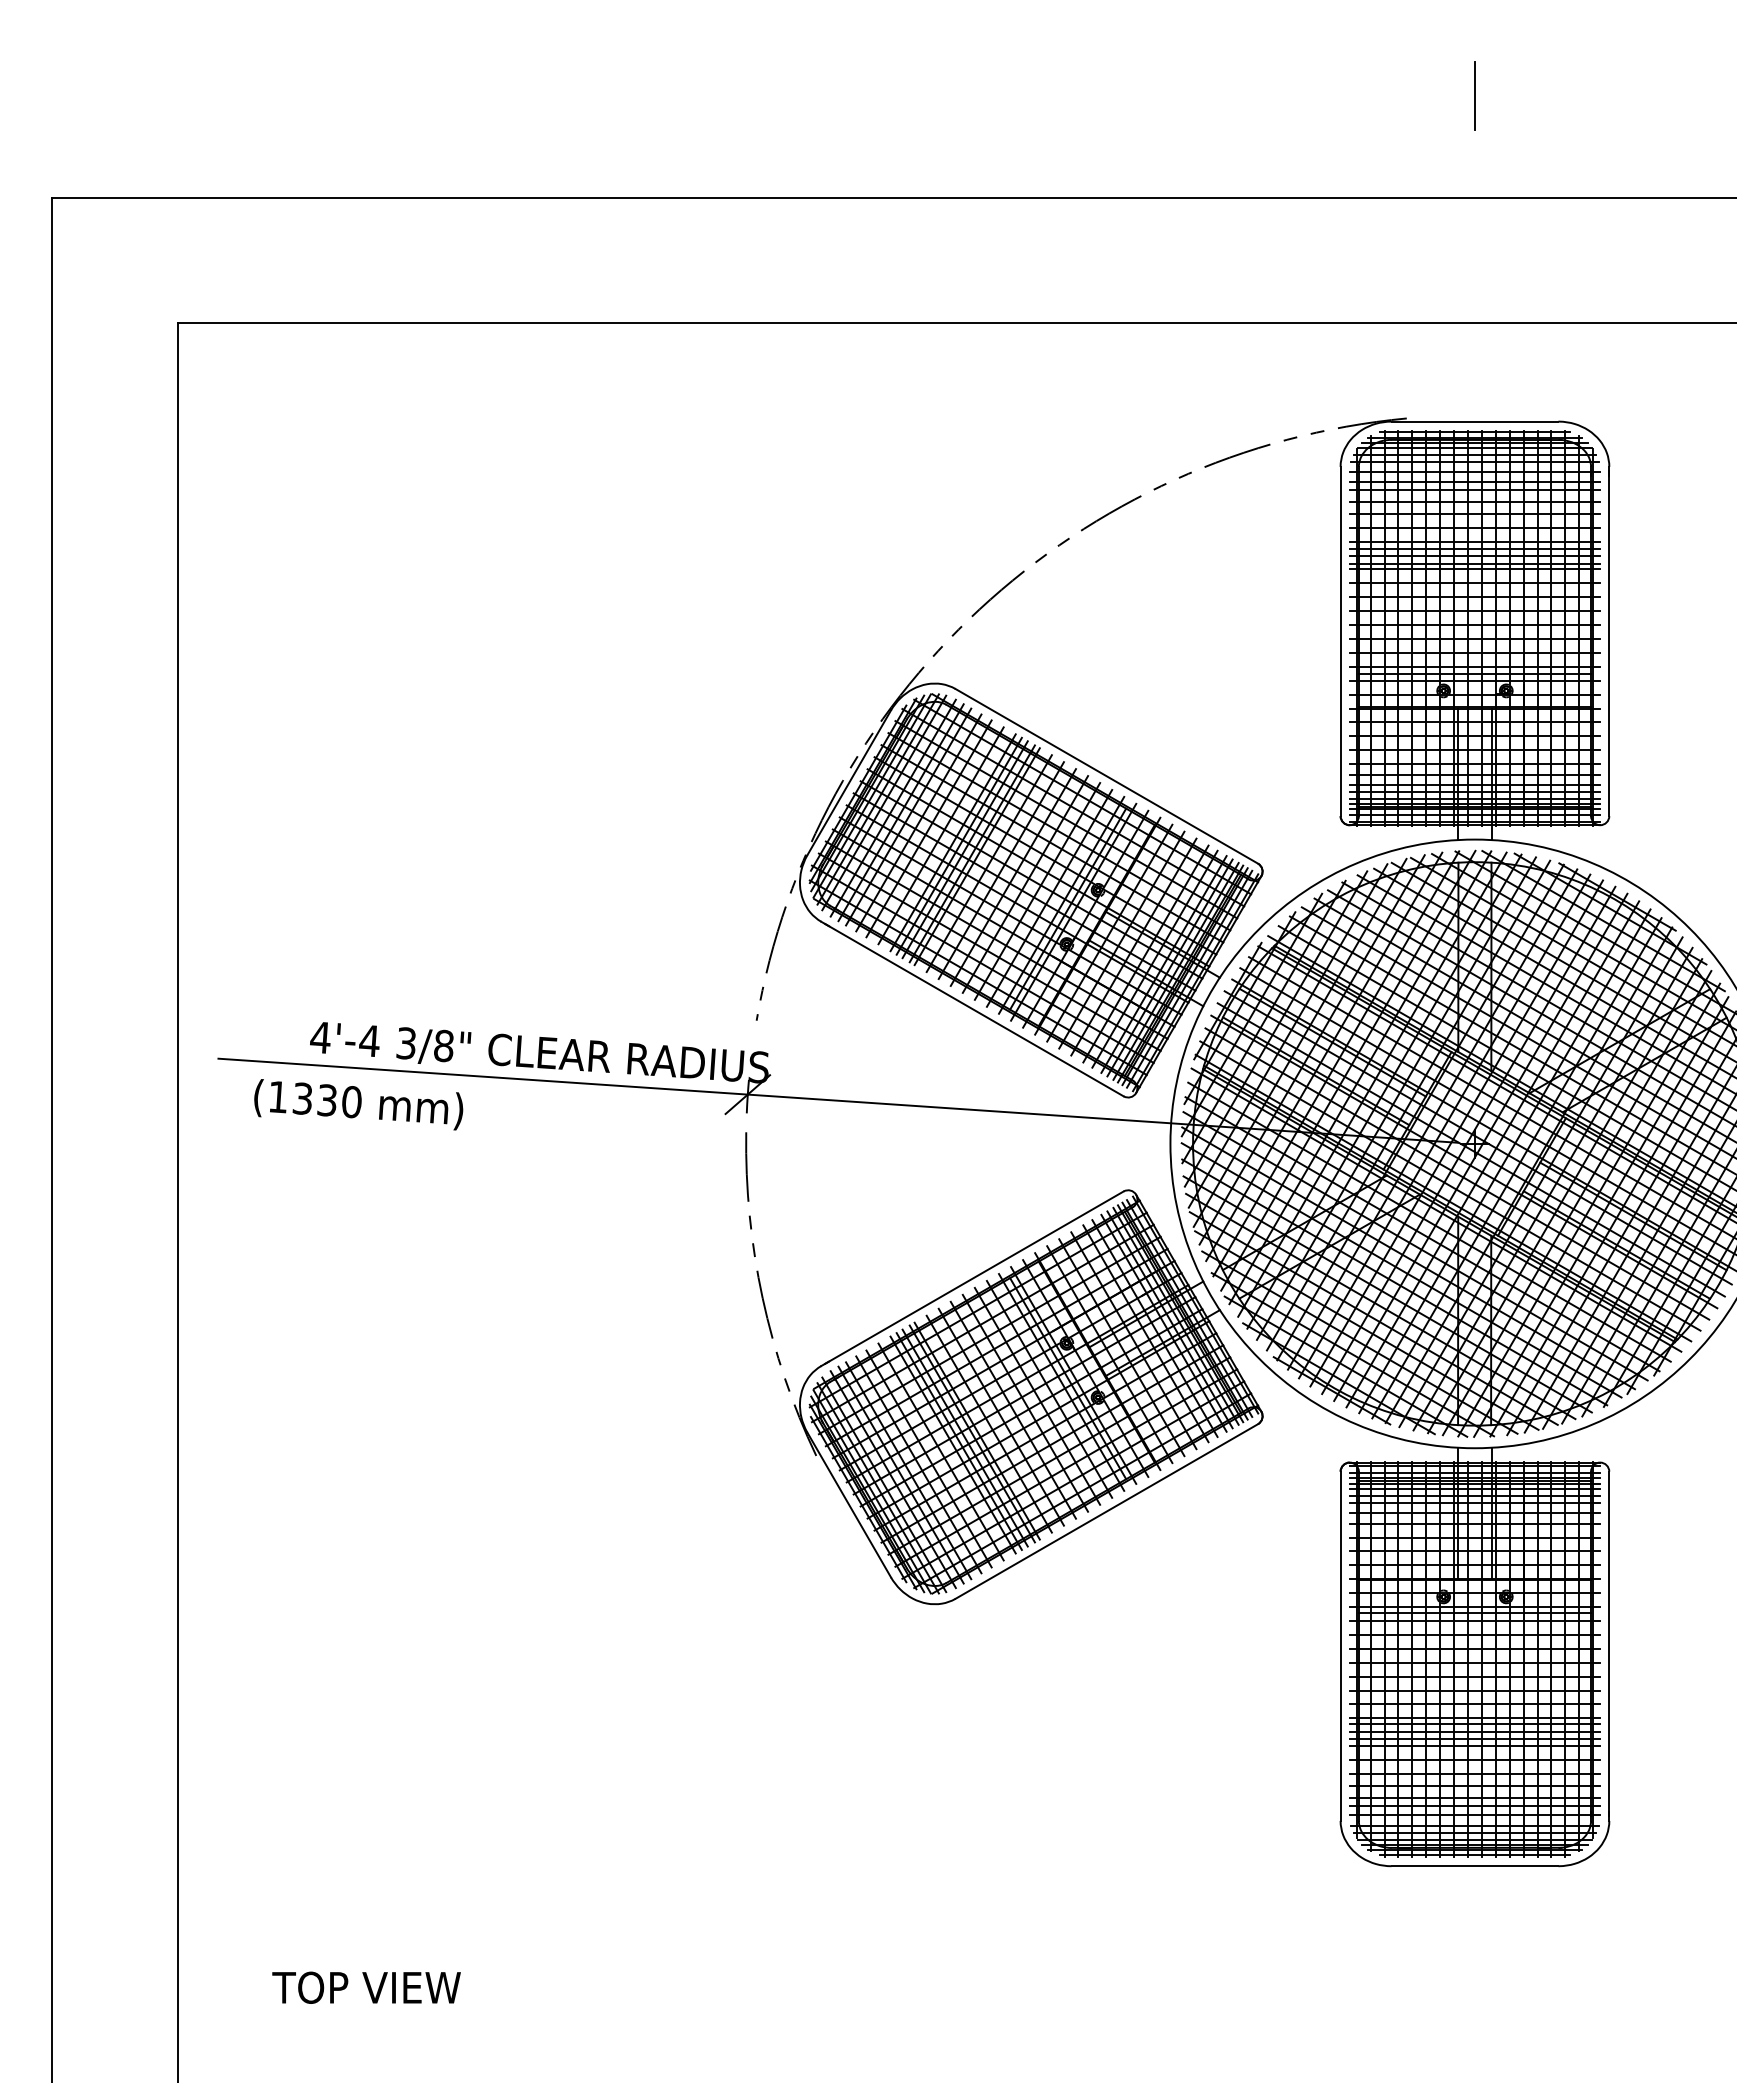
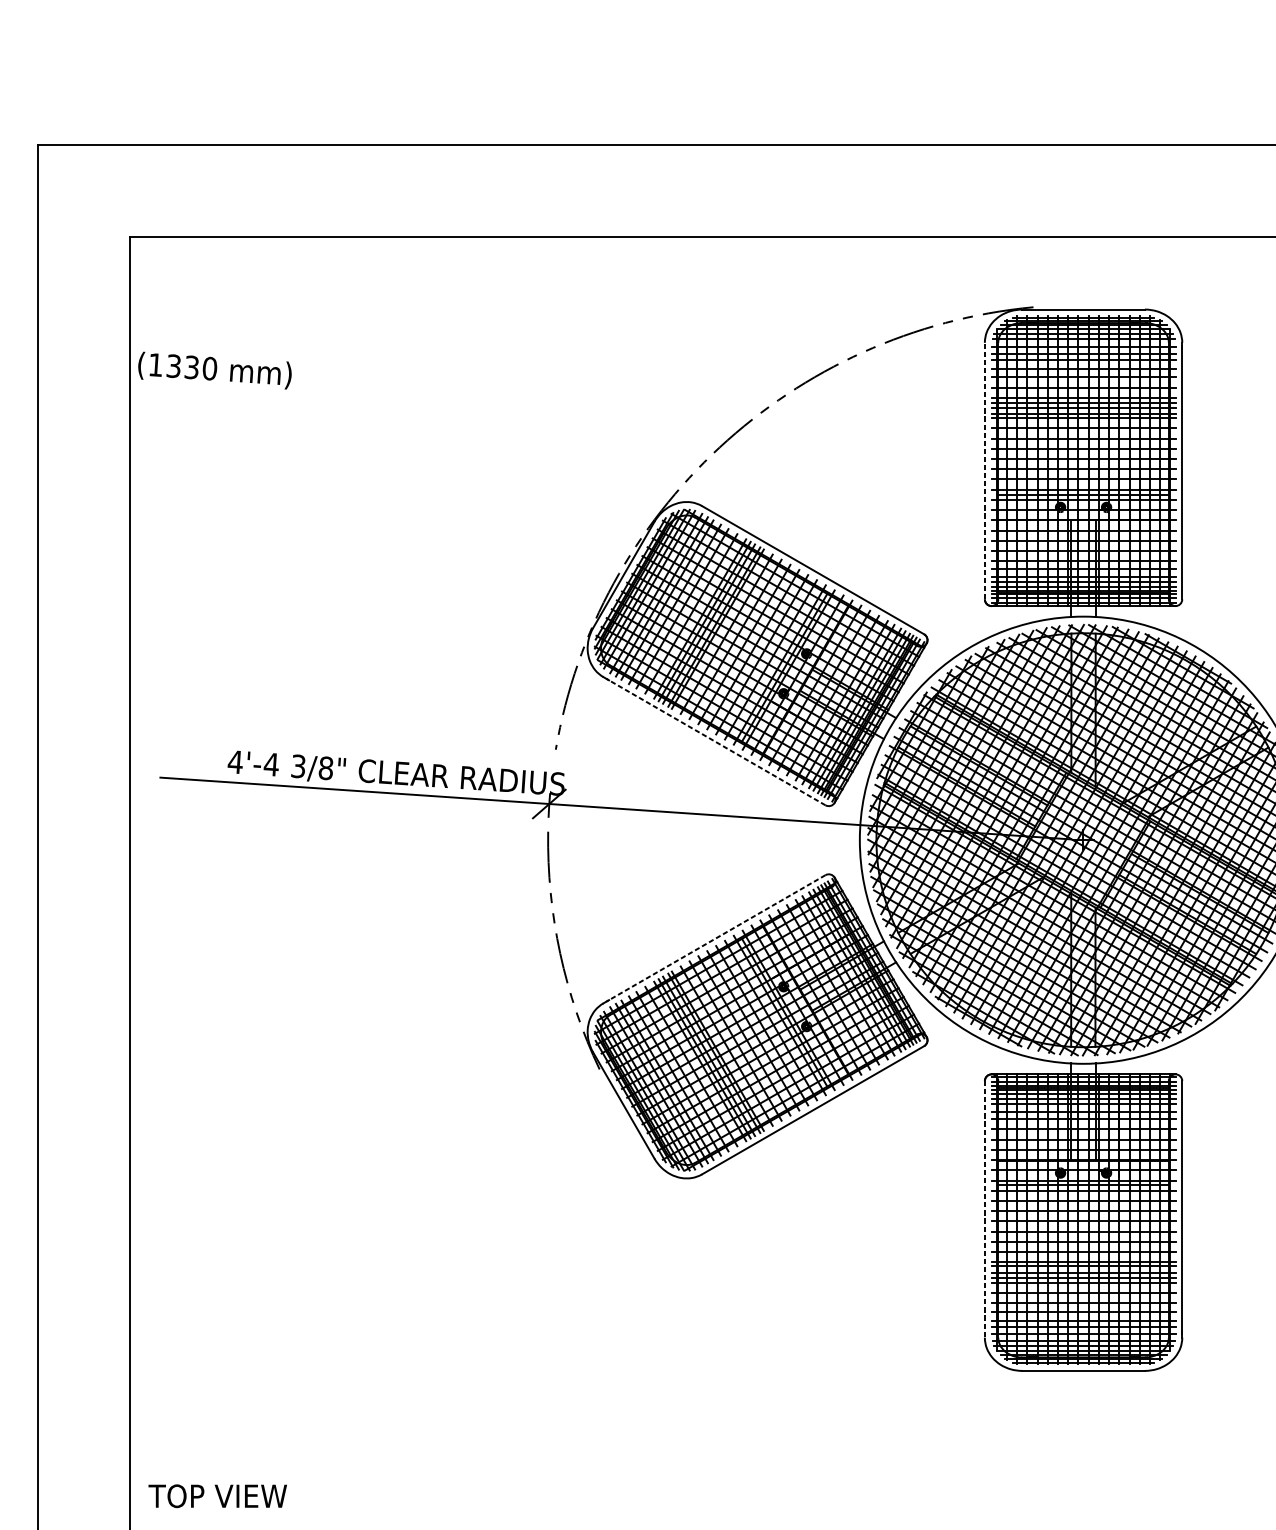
line: (1474, 96) -> (1083, 70), removed
line: (1340, 641) -> (984, 471), solid -> dashed
line: (974, 1009) -> (715, 741), solid -> dashed
text: (358, 1104) -> (214, 370), moved
line: (974, 1277) -> (715, 938), solid -> dashed
line: (1340, 1646) -> (984, 1209), solid -> dashed
text: (366, 1987) -> (217, 1496), moved

